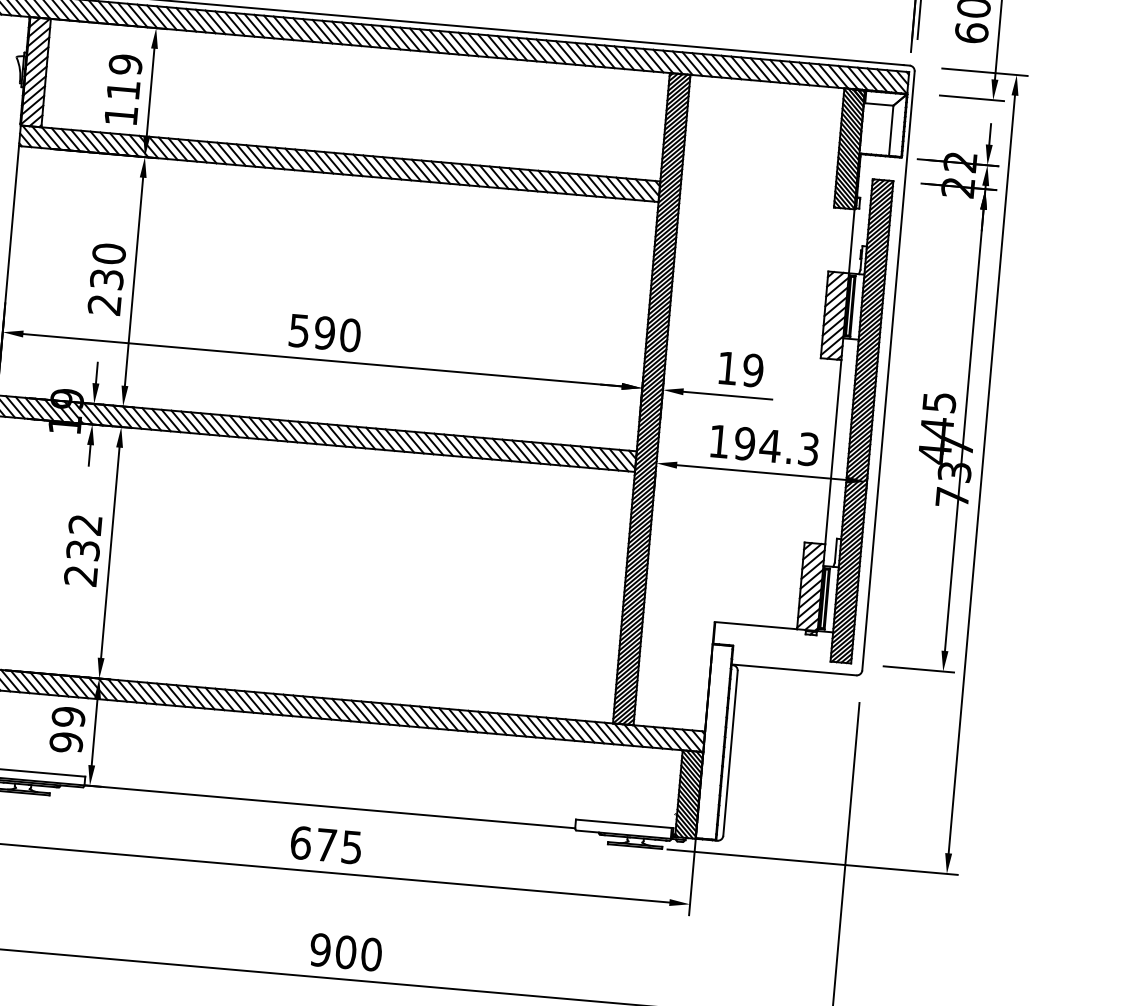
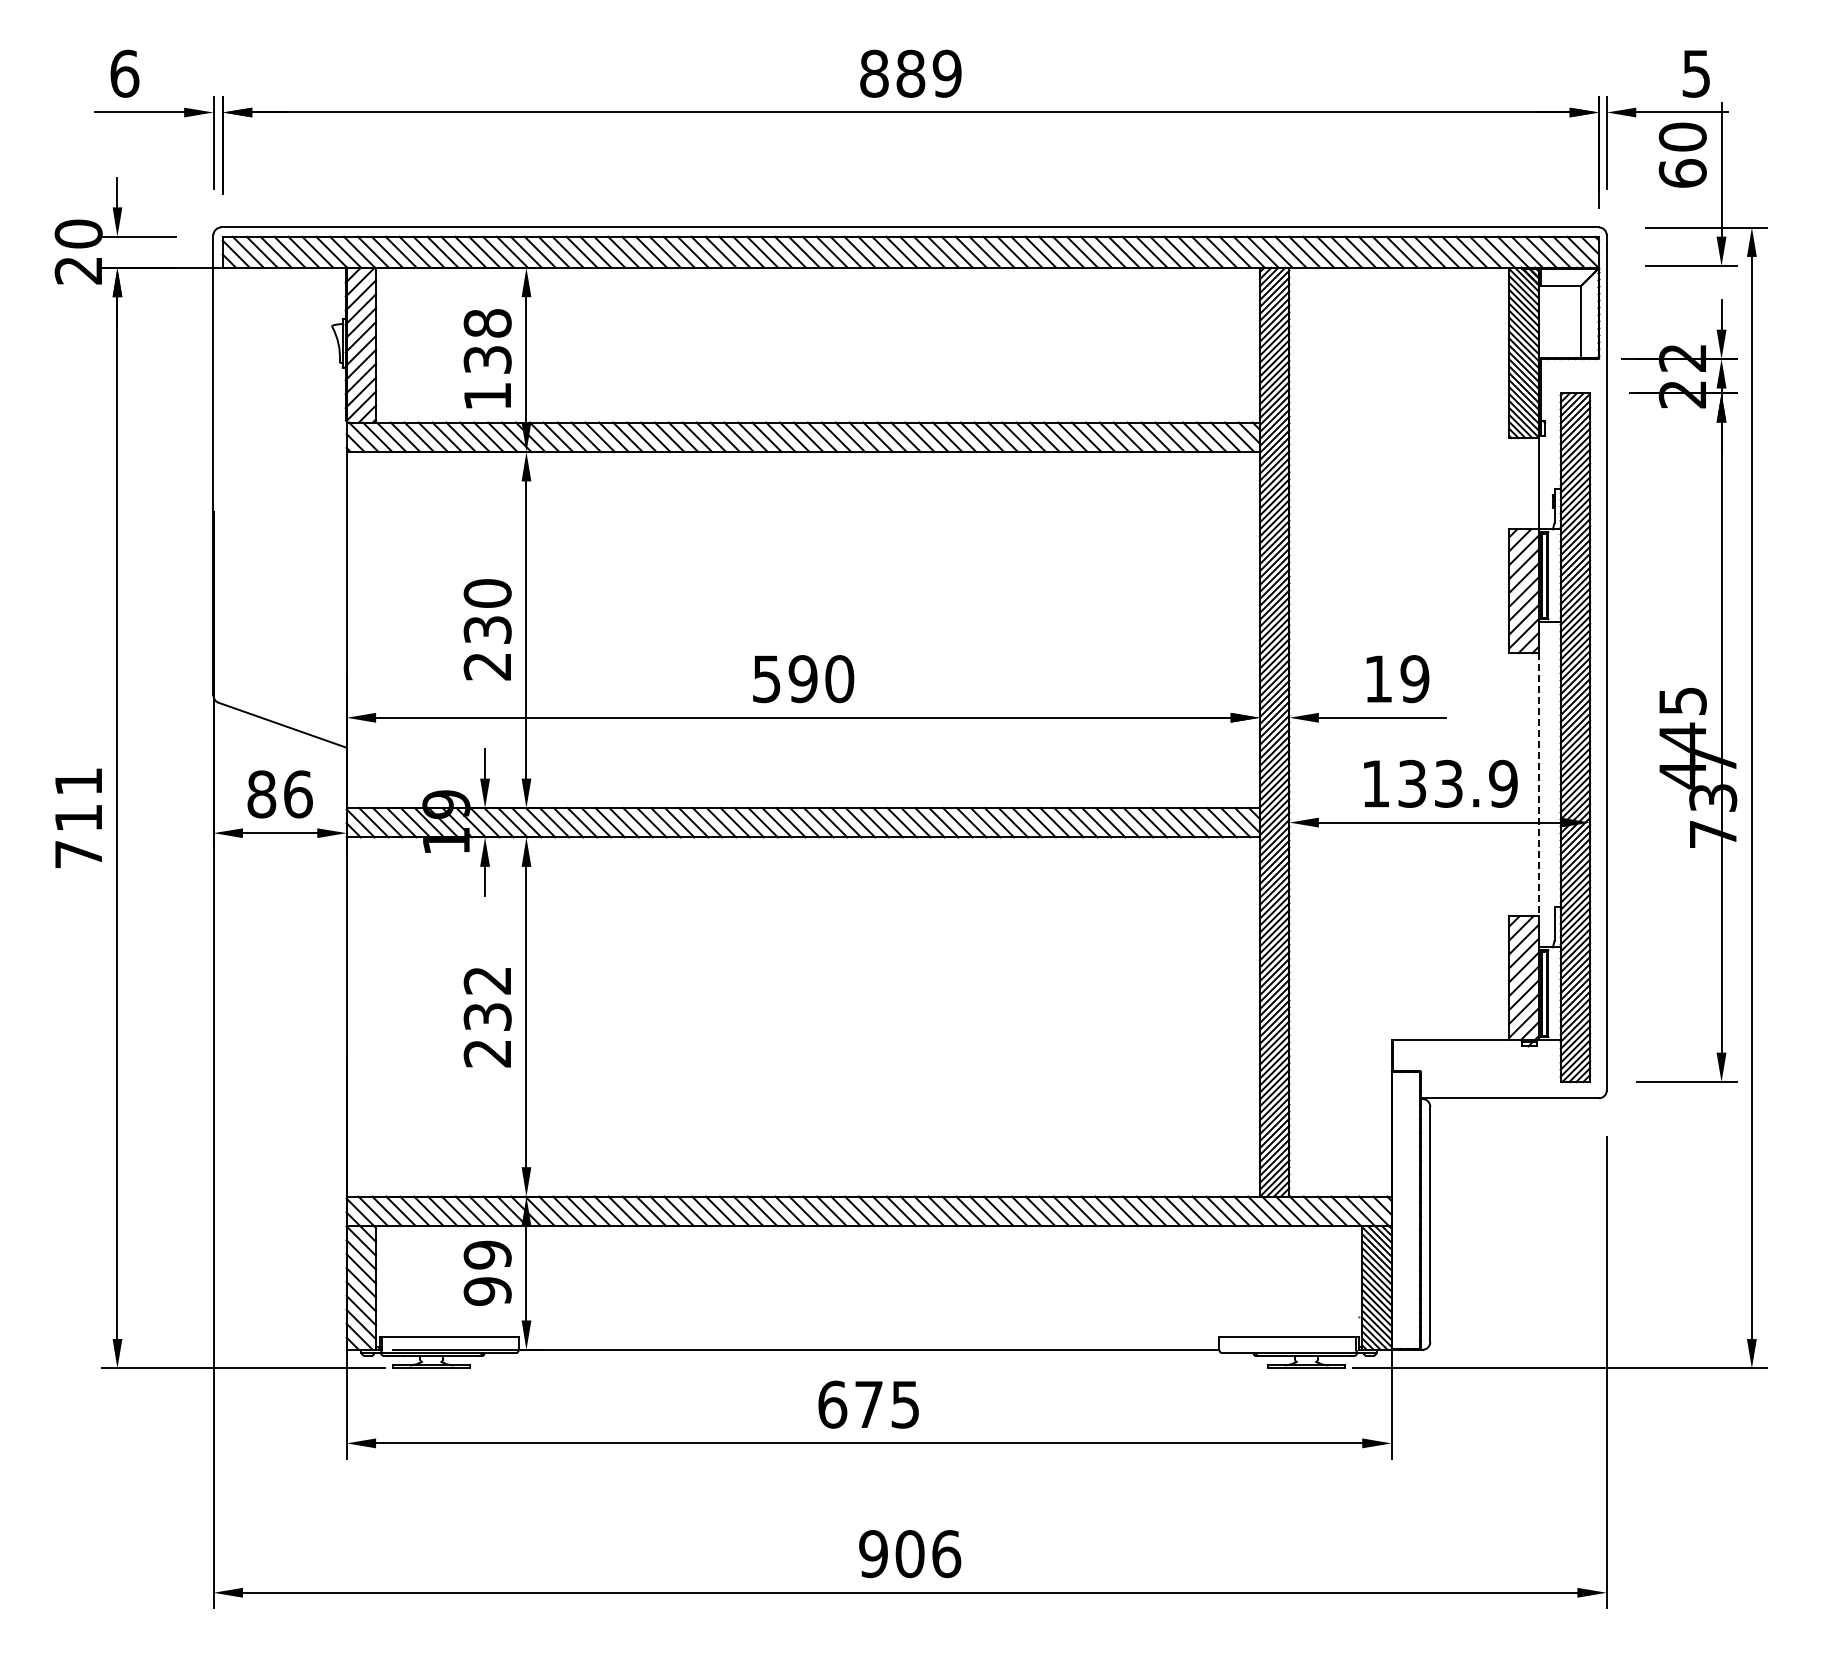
text: (124, 77) -> (487, 341), 119 -> 138
text: (776, 446) -> (1457, 783), 194.3 -> 133.9
line: (833, 451) -> (1538, 784), solid -> dashed
text: (371, 954) -> (946, 1553), 900 -> 906

